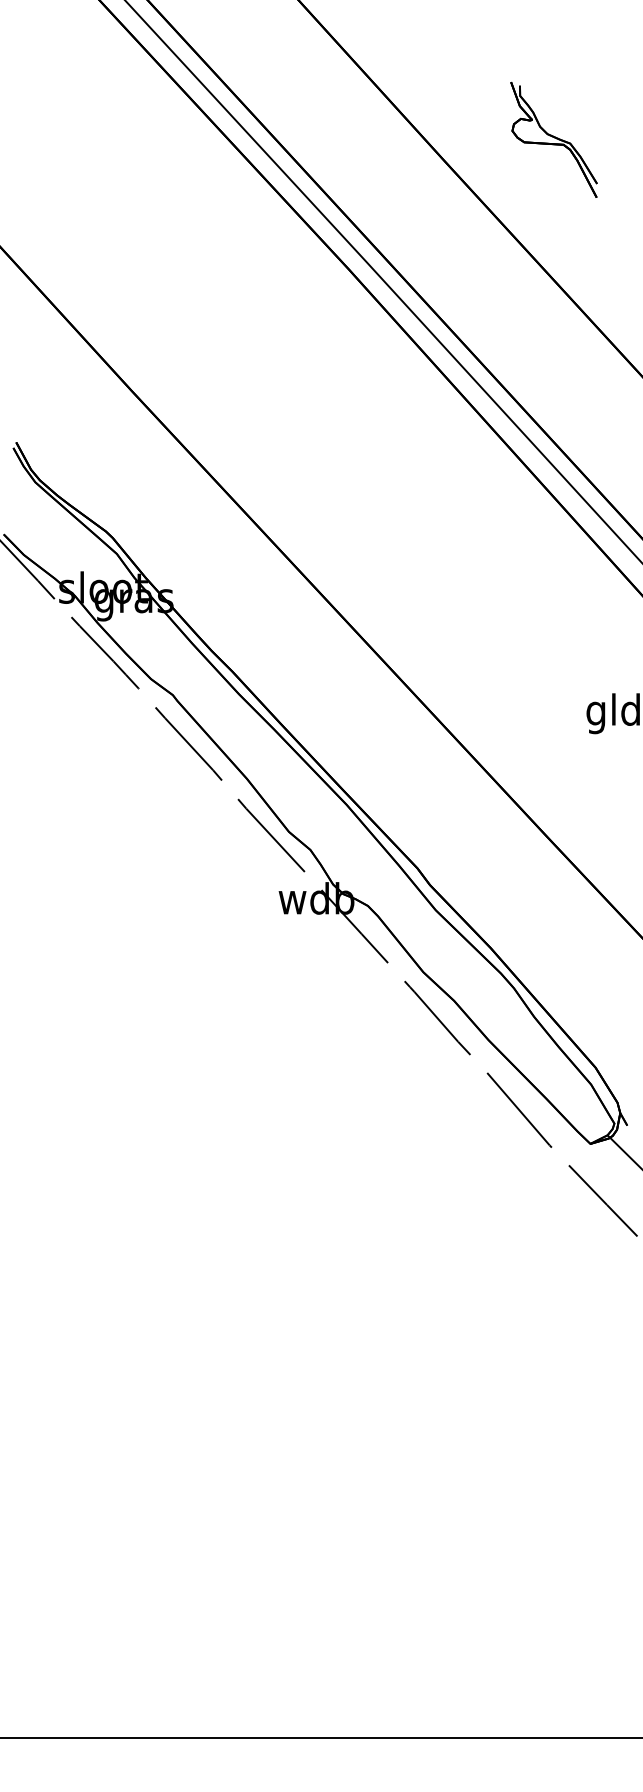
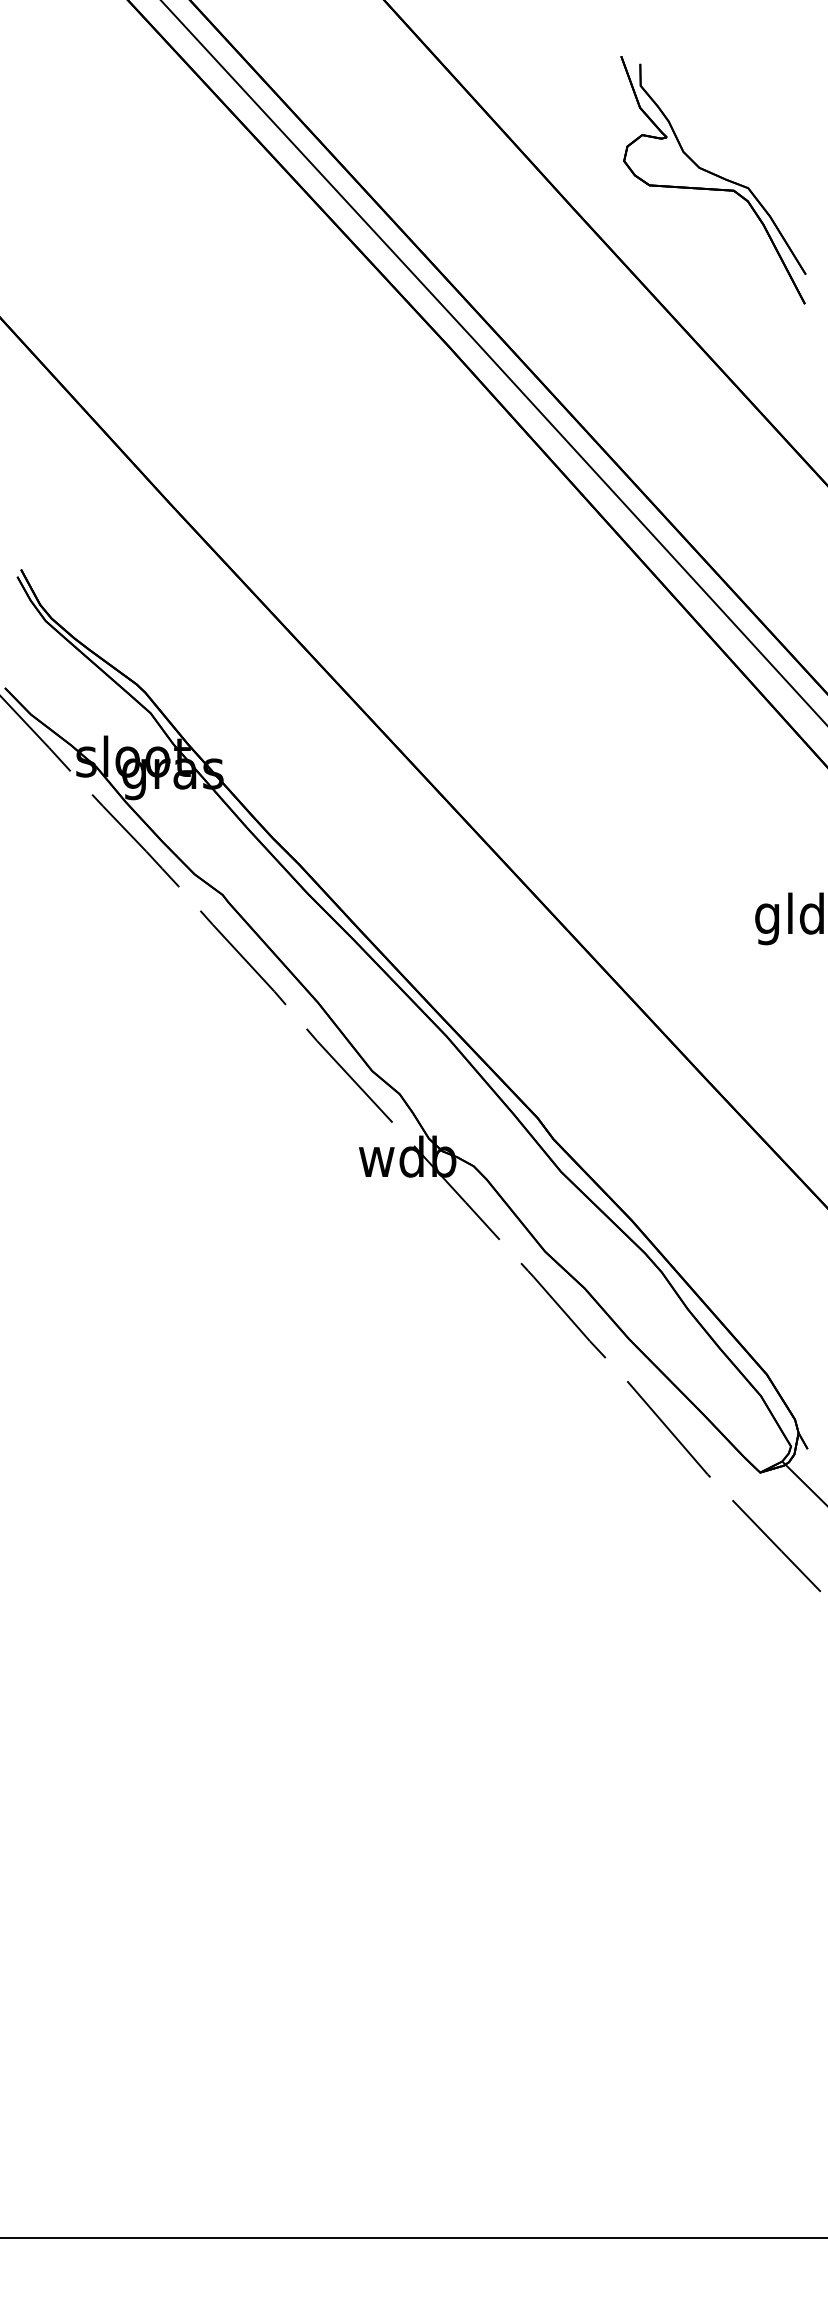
part: (553, 139) -> (712, 179), size x1.67

